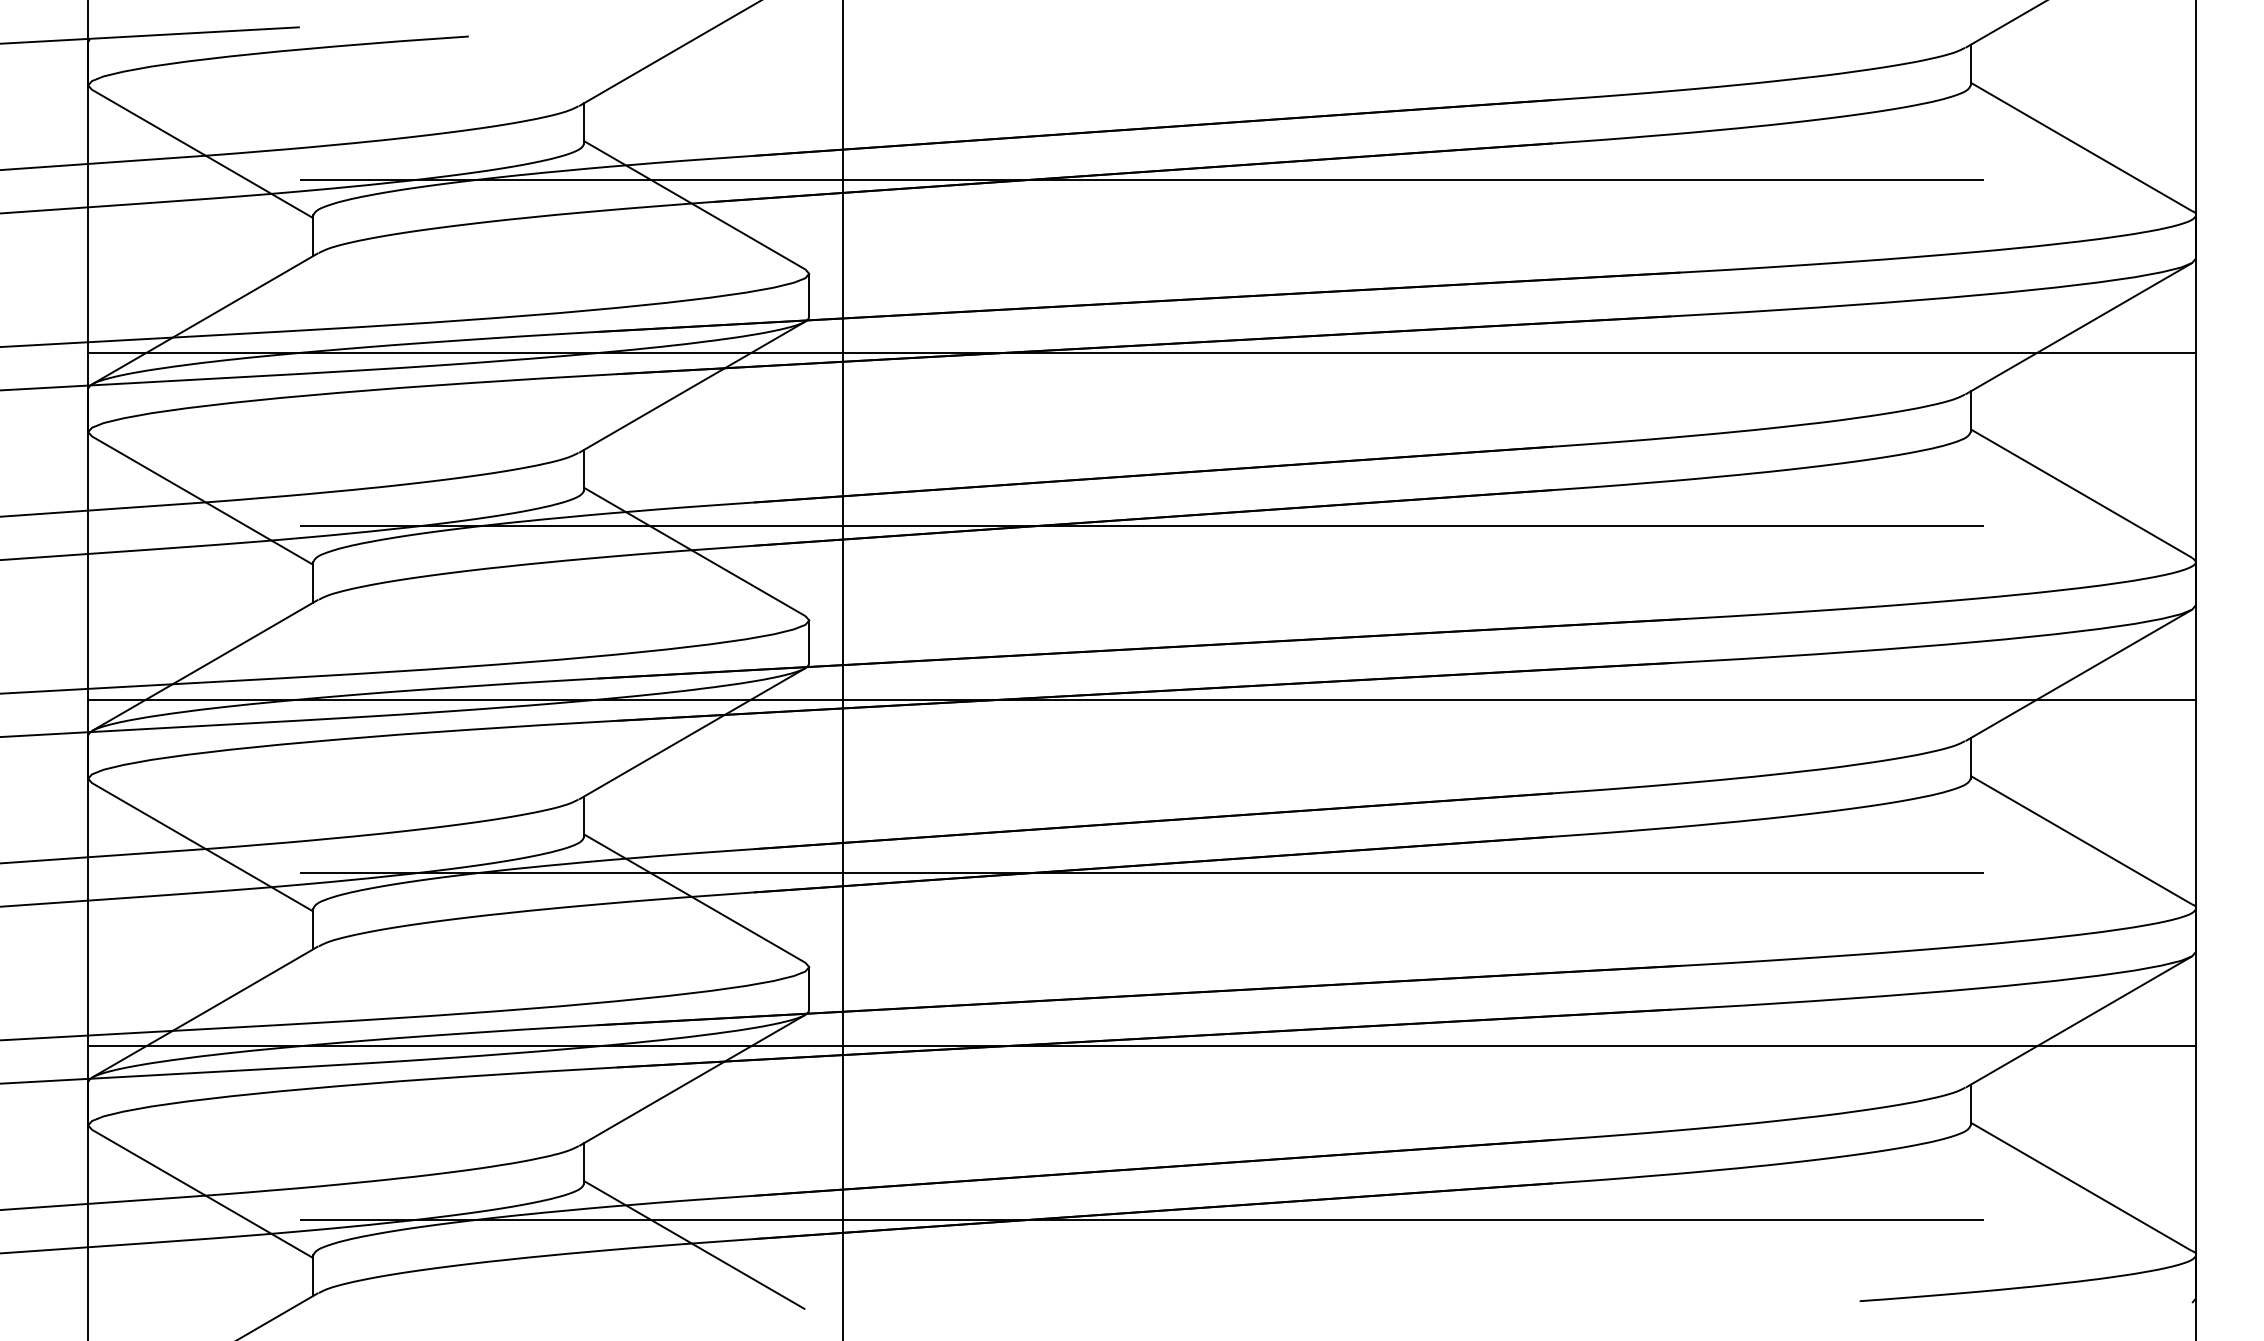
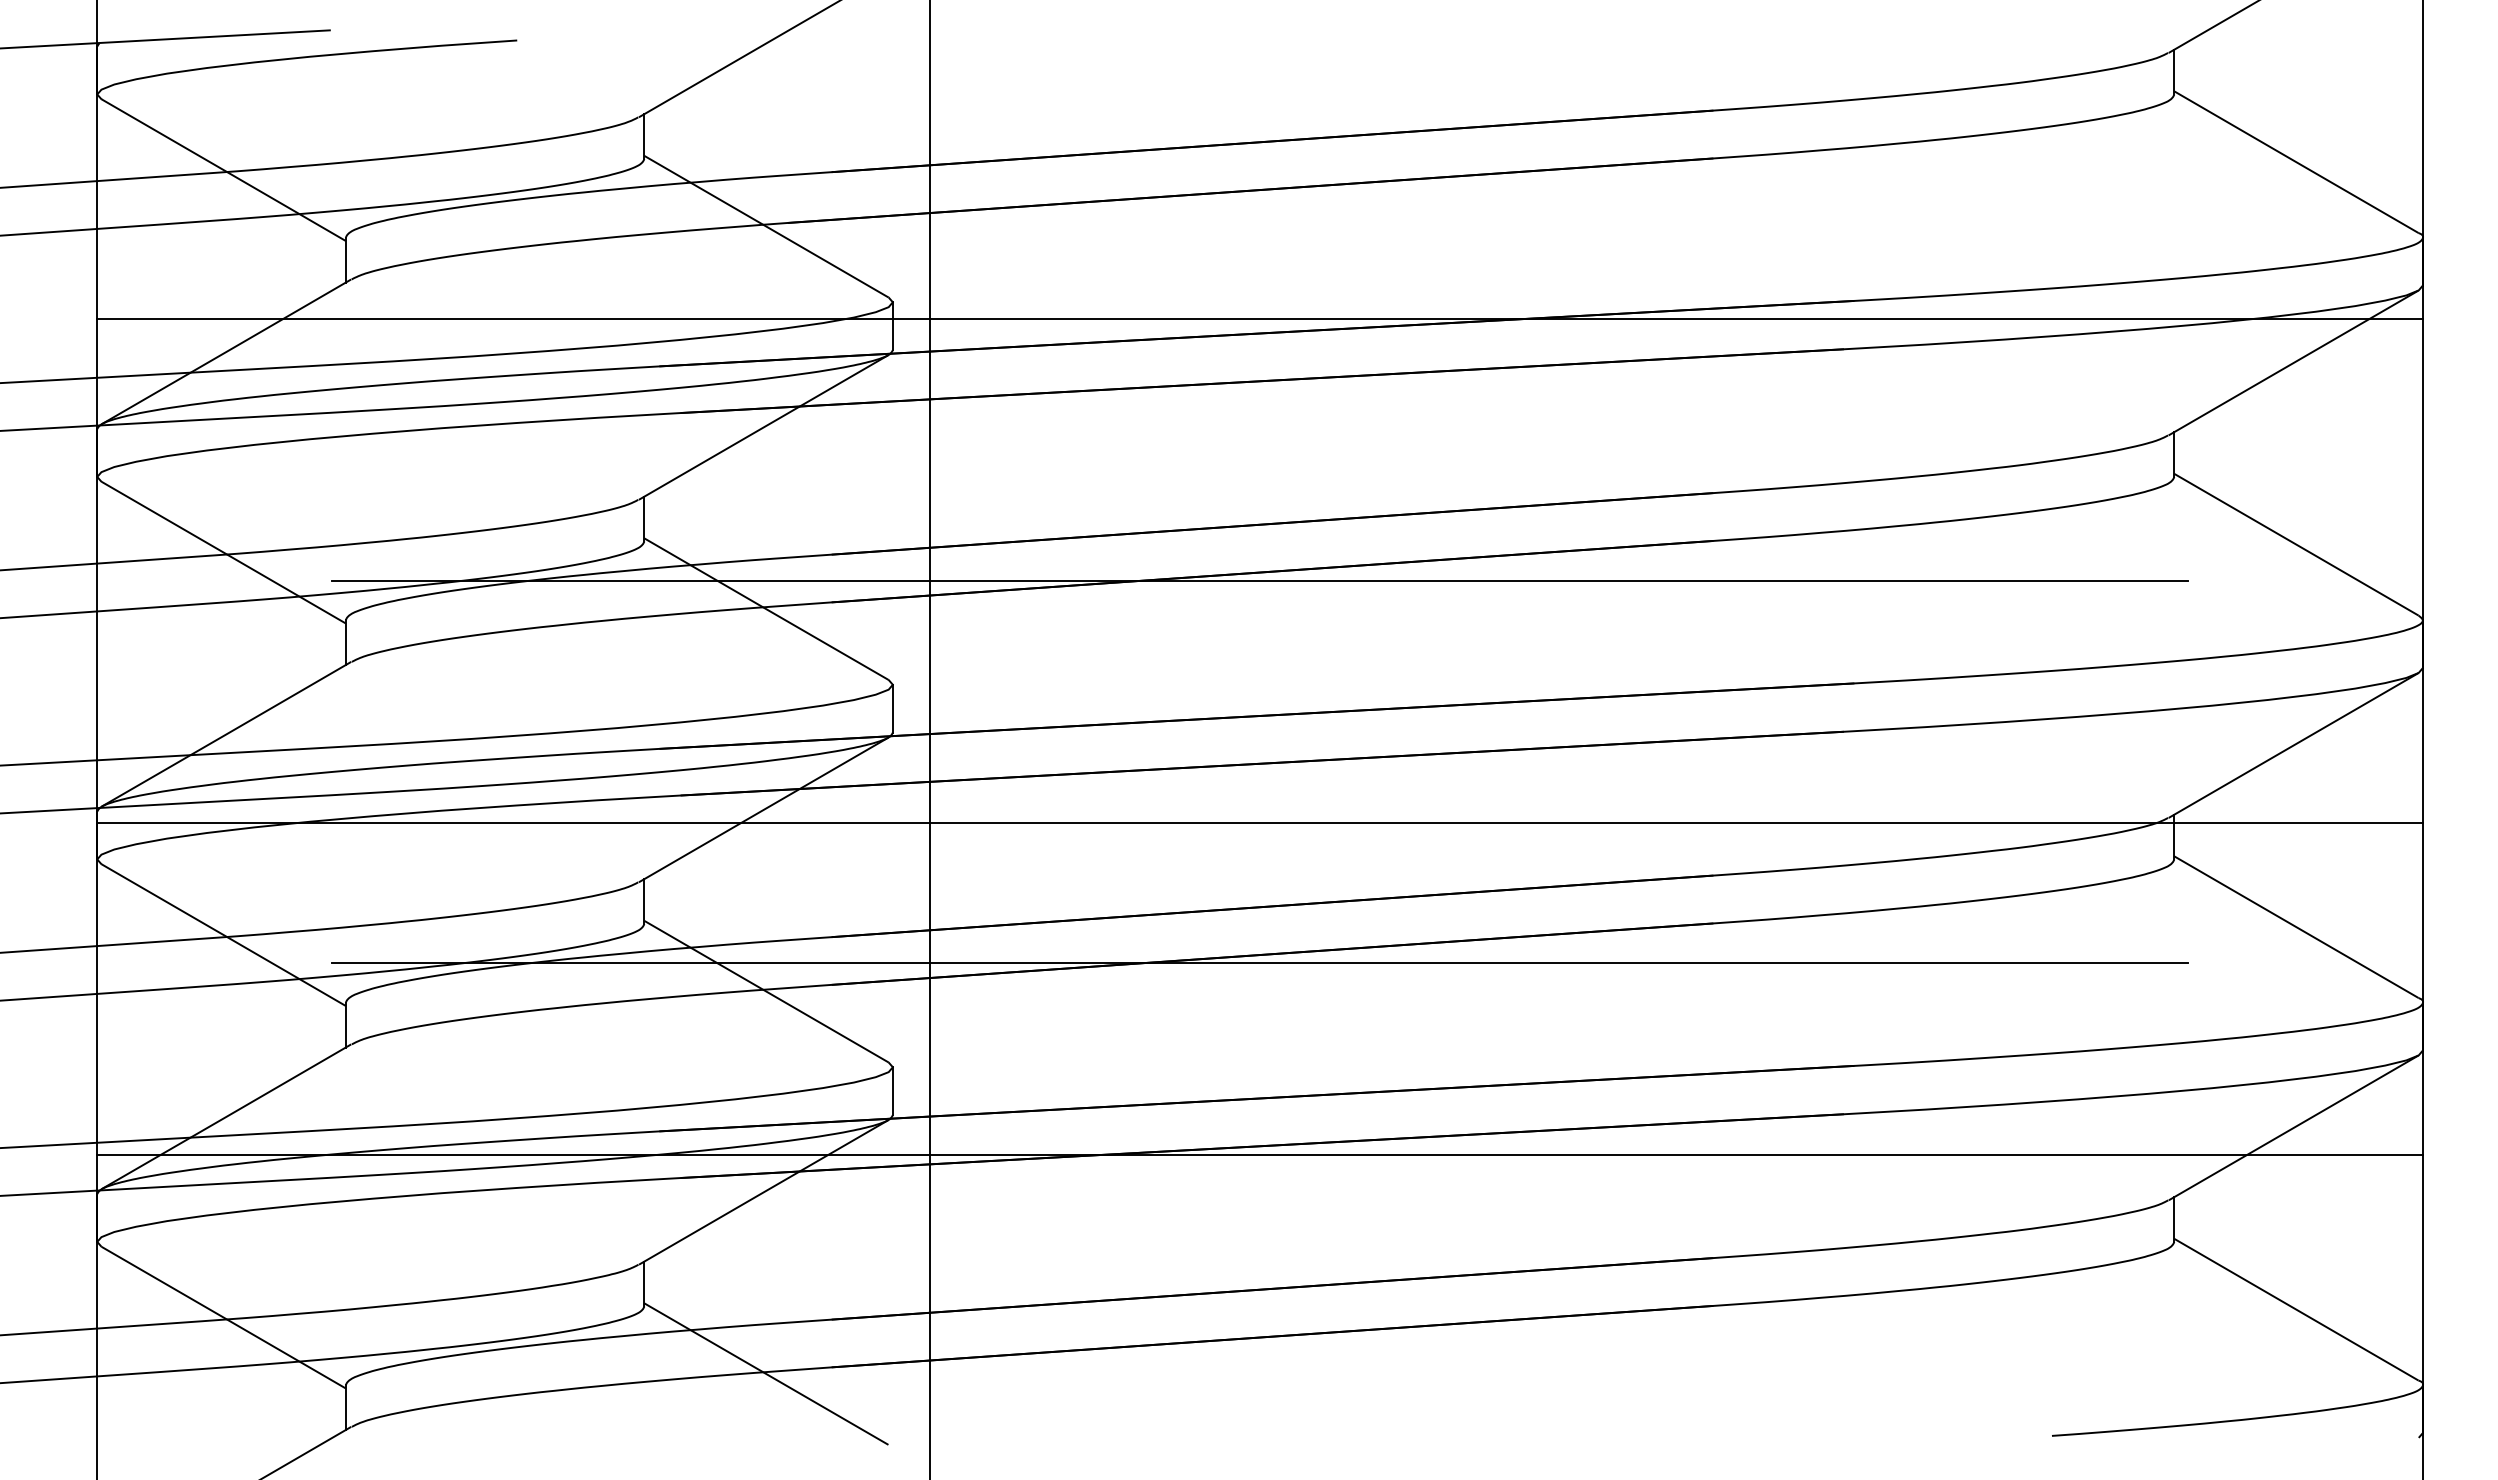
line: (1141, 179) -> (1259, 198), removed
line: (1141, 352) -> (1259, 318), moved
line: (1141, 699) -> (1259, 823), moved
line: (1141, 1219) -> (1259, 1345), removed

